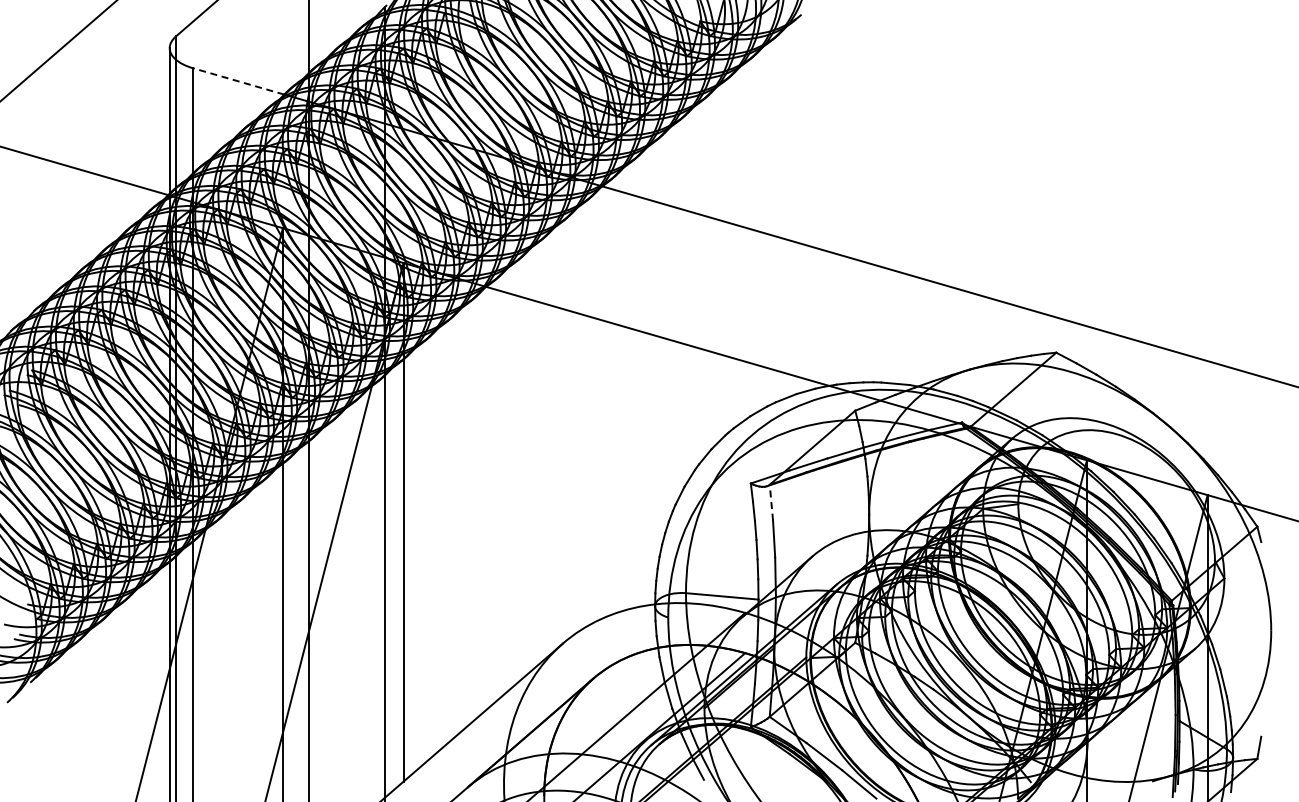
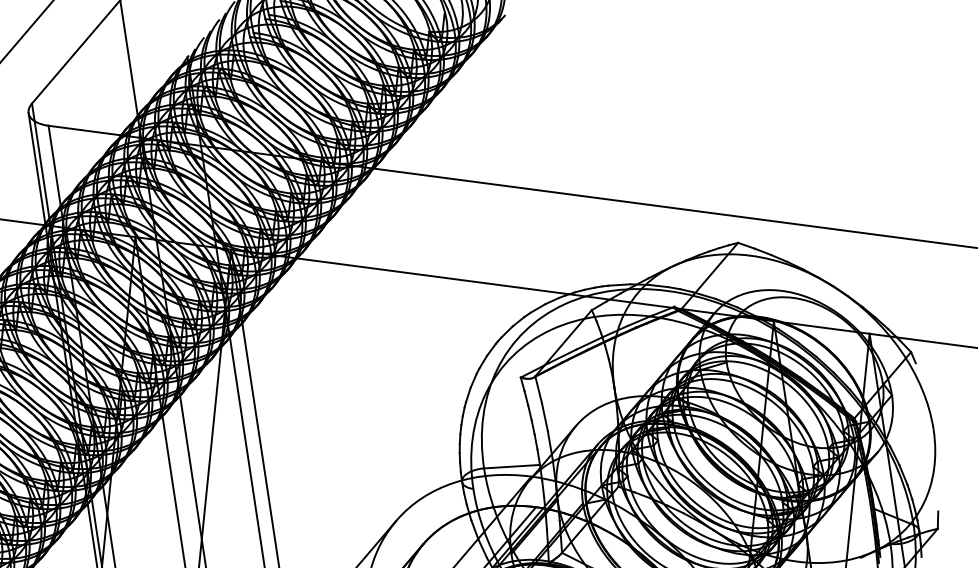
line: (238, 81) -> (84, 130), dashed -> solid
line: (771, 502) -> (538, 389), dashed -> solid

